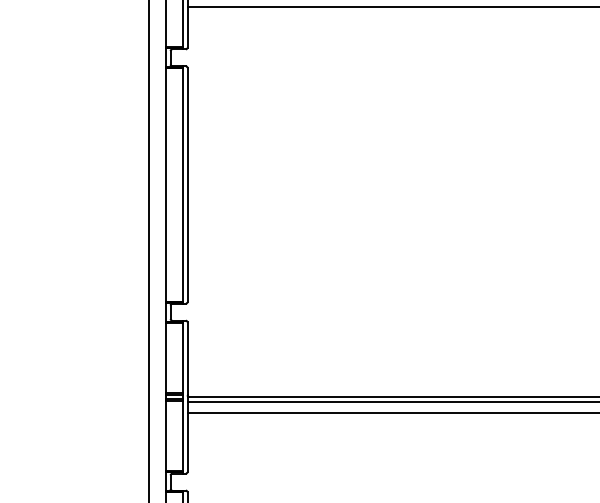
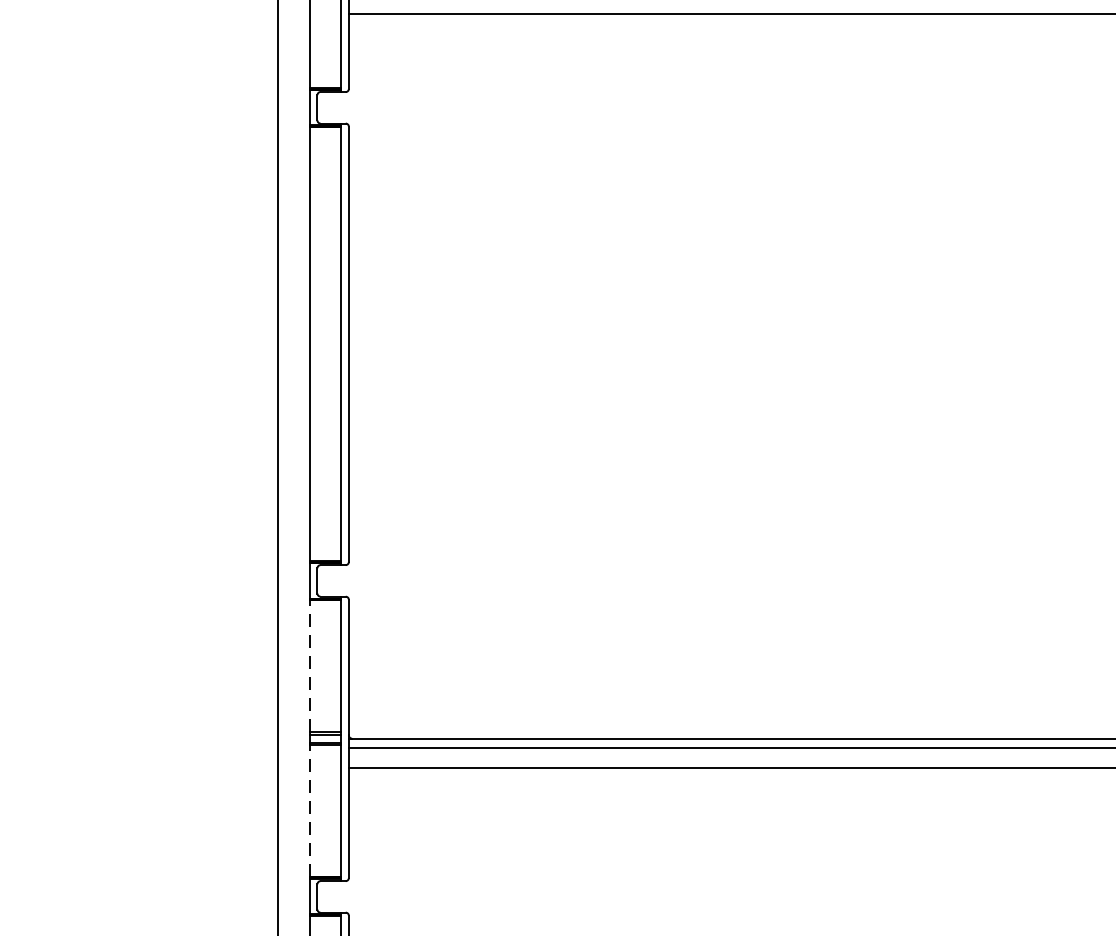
line: (166, 357) -> (309, 665), solid -> dashed
line: (166, 435) -> (309, 810), solid -> dashed

